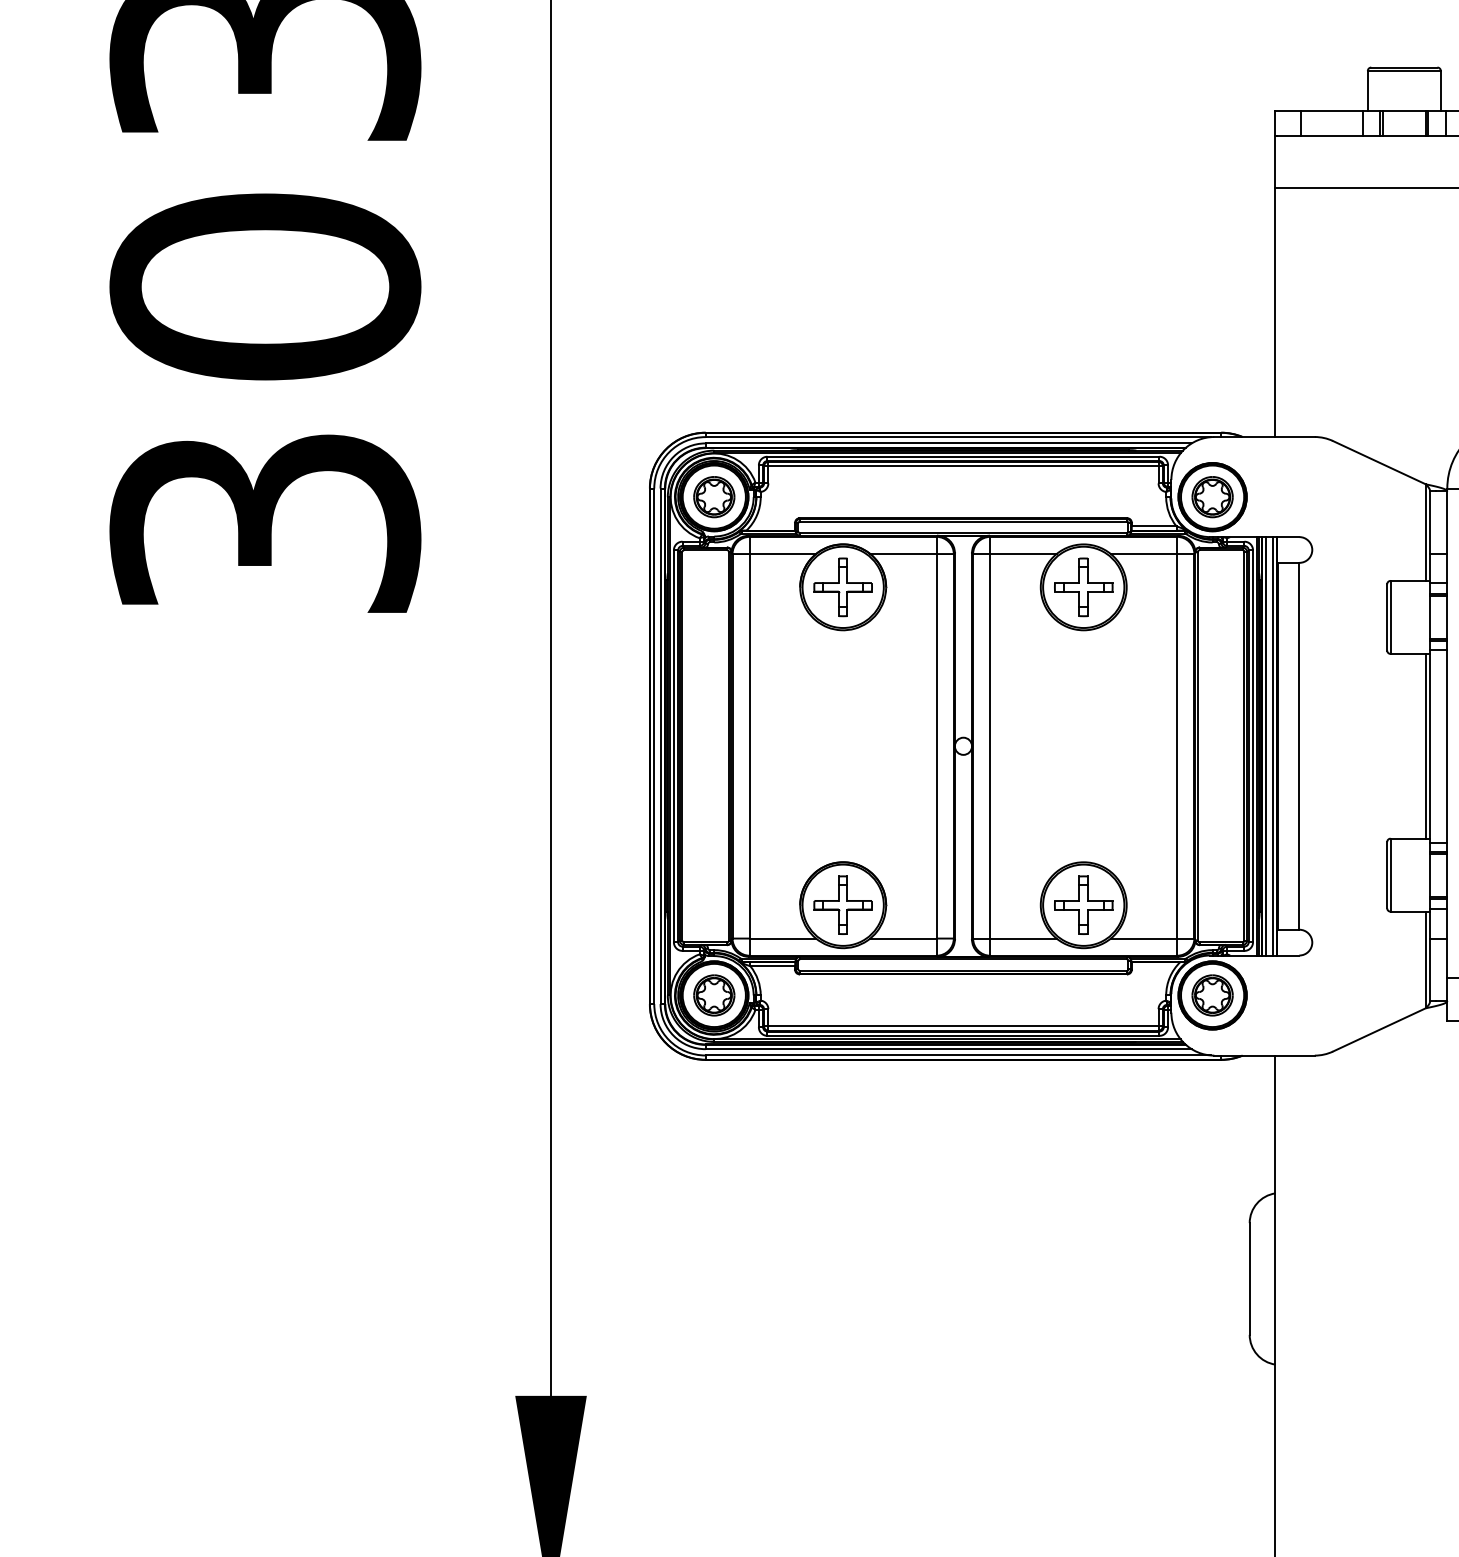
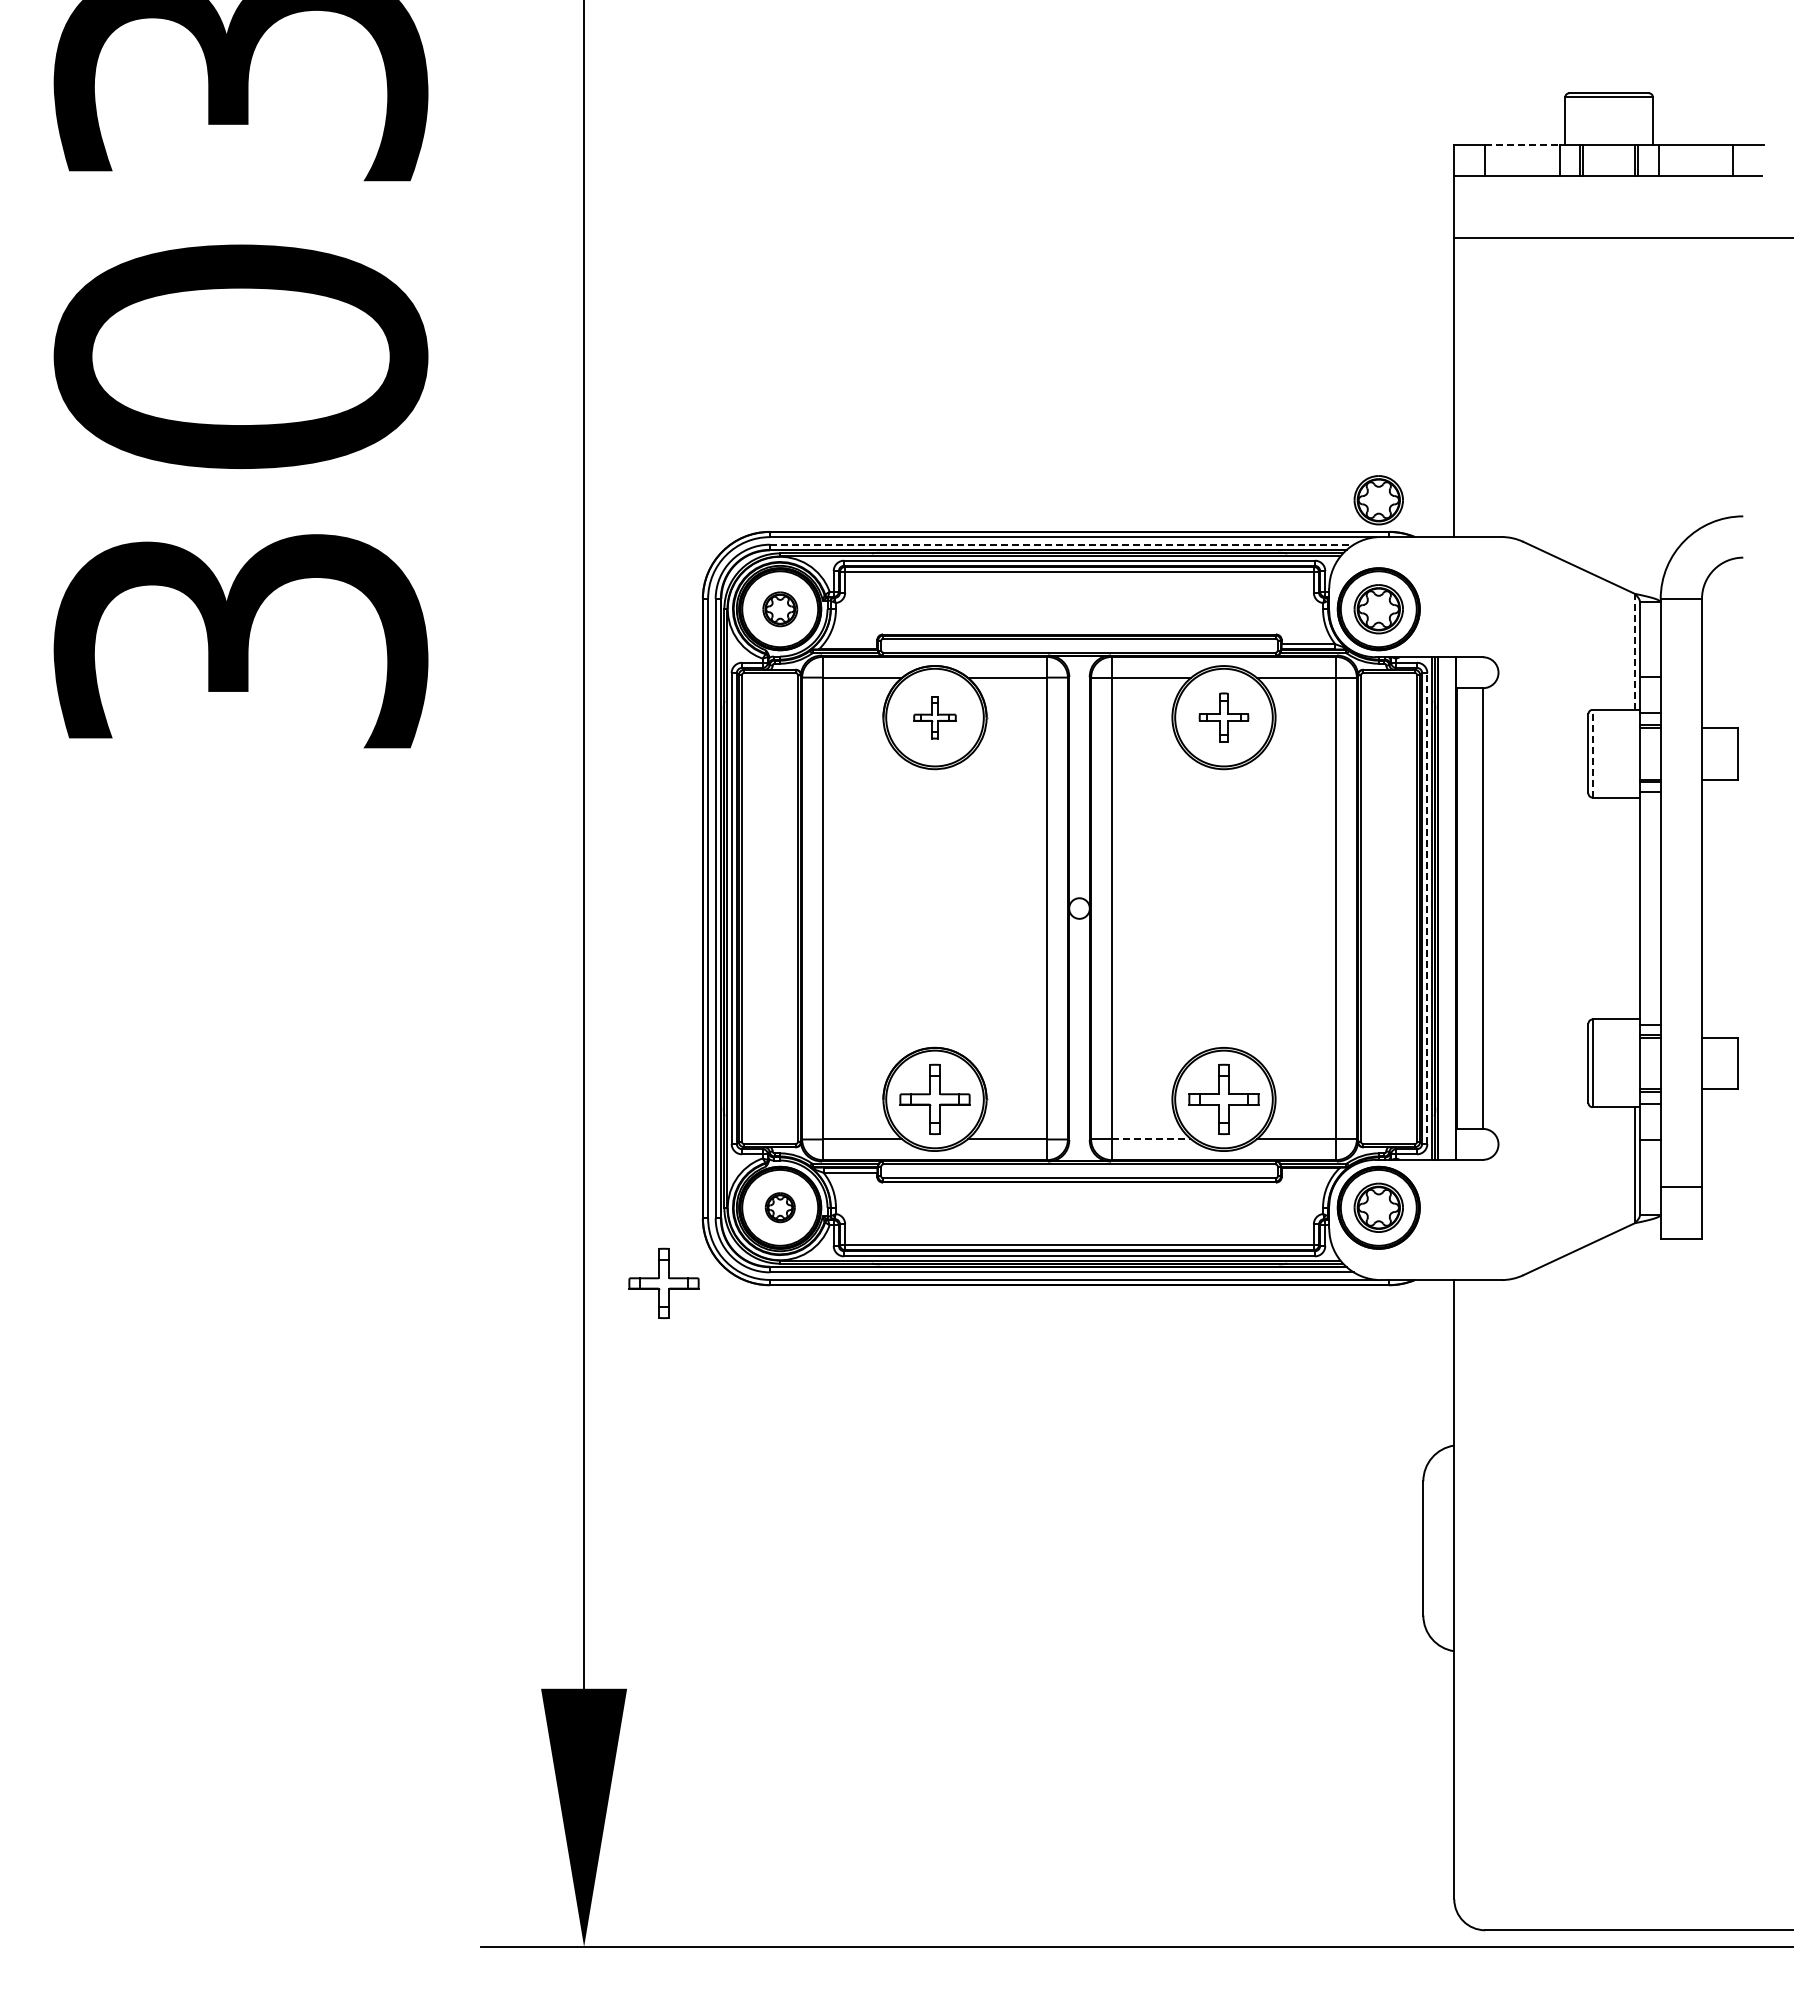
line: (1332, 110) -> (1522, 144), solid -> dashed
part: (1212, 406) -> (1378, 500), added
line: (948, 443) -> (1061, 544), solid -> dashed
part: (714, 497) -> (780, 609), size x0.7
line: (1425, 532) -> (1634, 651), solid -> dashed
part: (842, 587) -> (934, 717), size x0.6
part: (1083, 587) -> (1223, 717), size x0.7
line: (1390, 617) -> (1592, 753), solid -> dashed
line: (1253, 746) -> (1427, 908), solid -> dashed
line: (1266, 746) -> (1443, 908), removed
line: (1272, 746) -> (1450, 908), removed
line: (1425, 746) -> (1634, 908), removed
line: (1023, 938) -> (1151, 1139), solid -> dashed
part: (714, 995) -> (780, 1207), size x0.6
part: (617, 1057) -> (663, 1282), added

